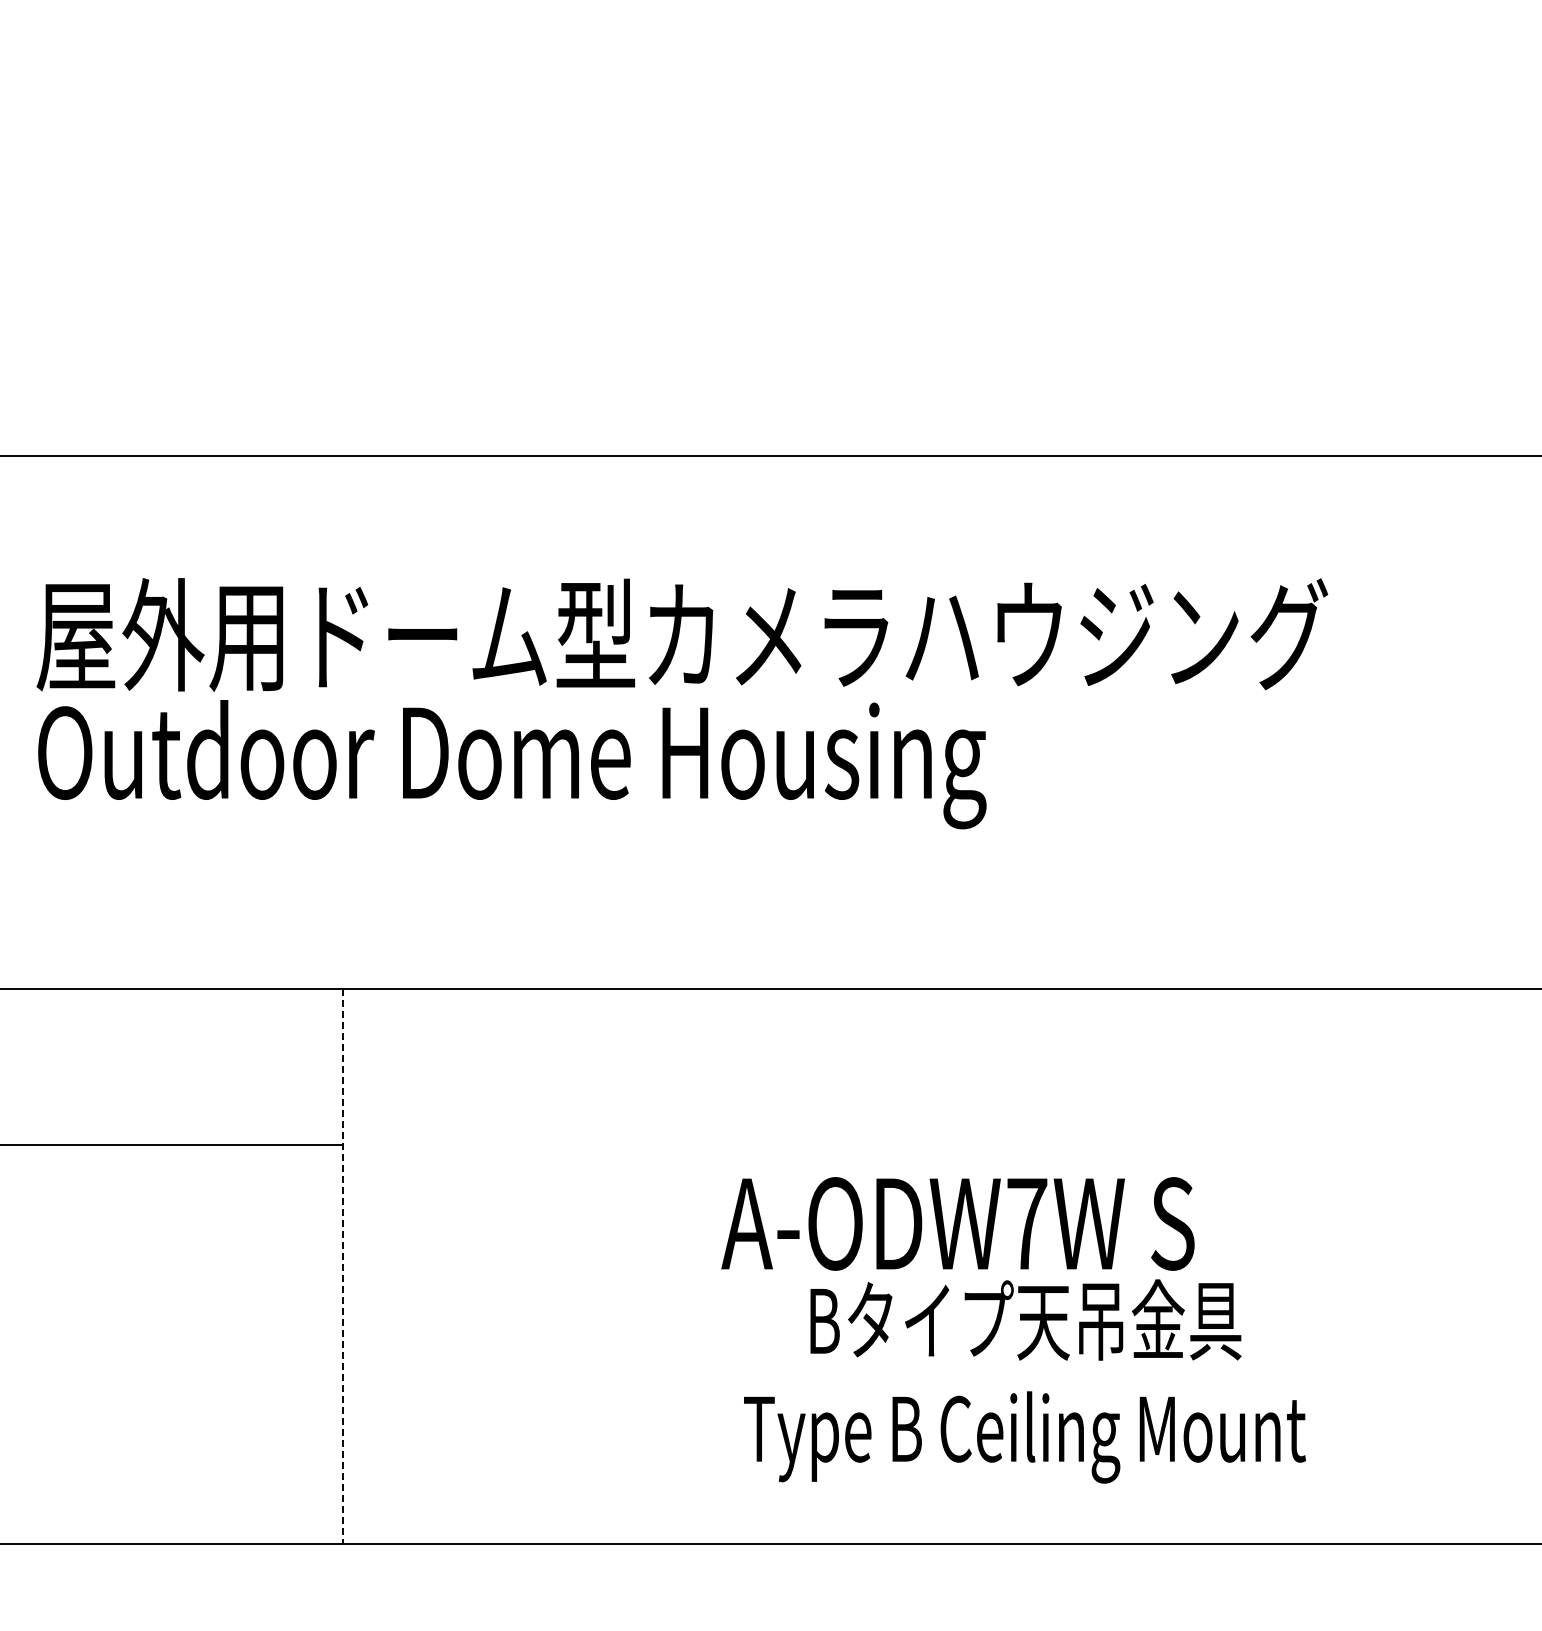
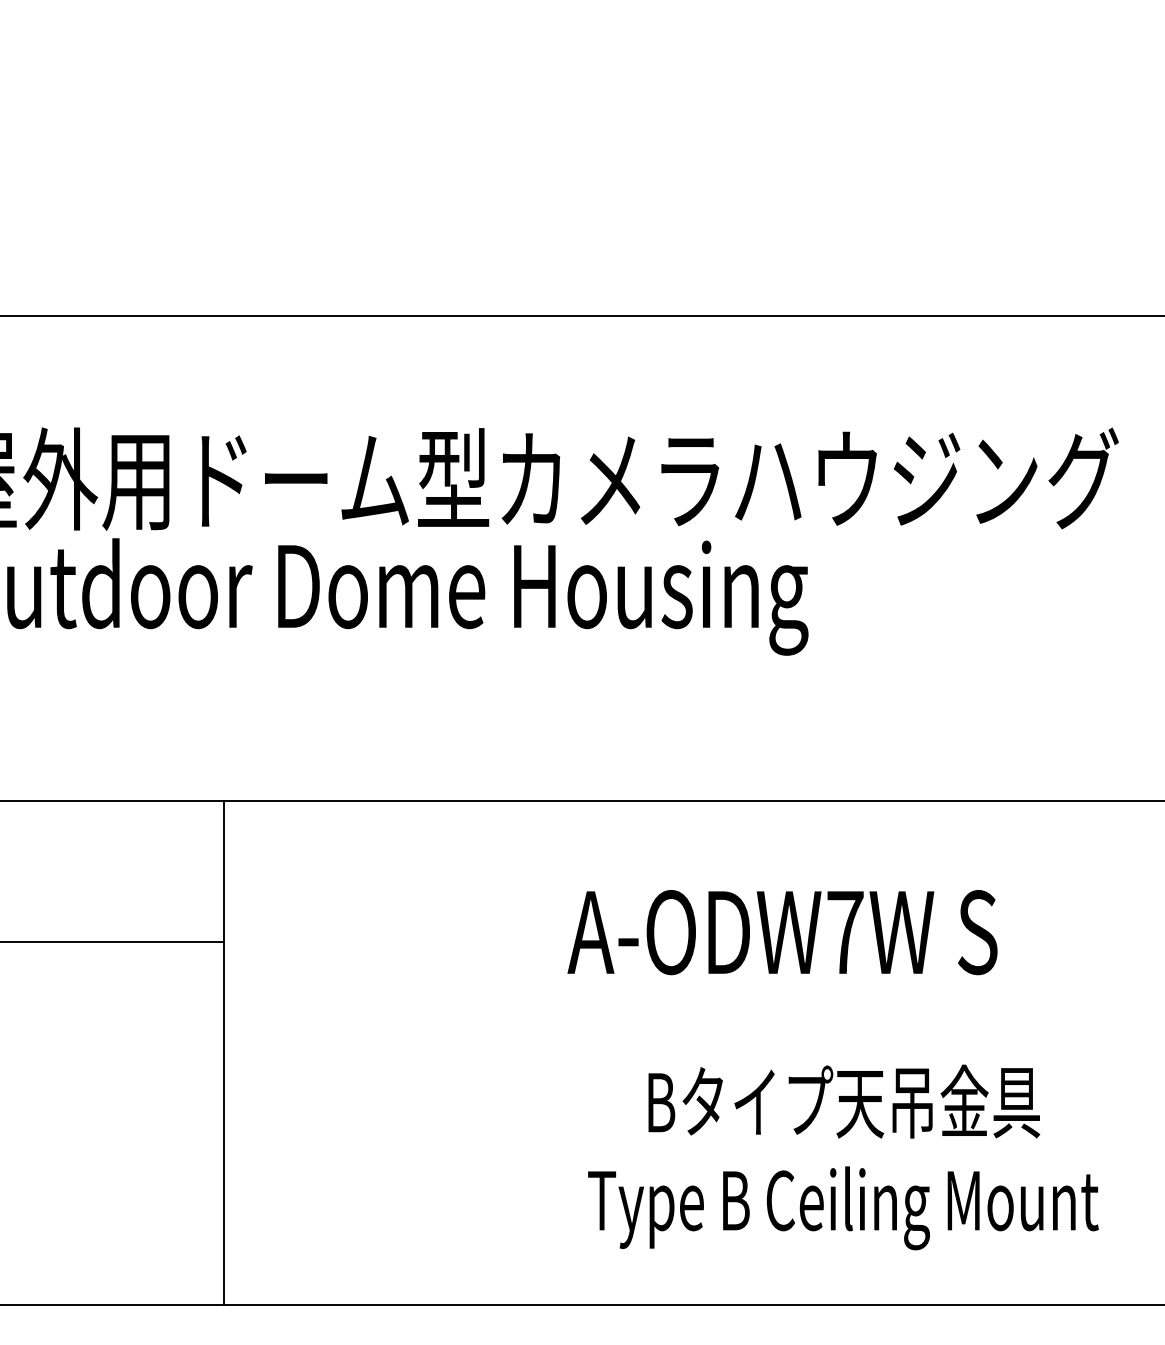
text: (957, 1223) -> (782, 932), moved
line: (343, 1267) -> (224, 1053), dashed -> solid

